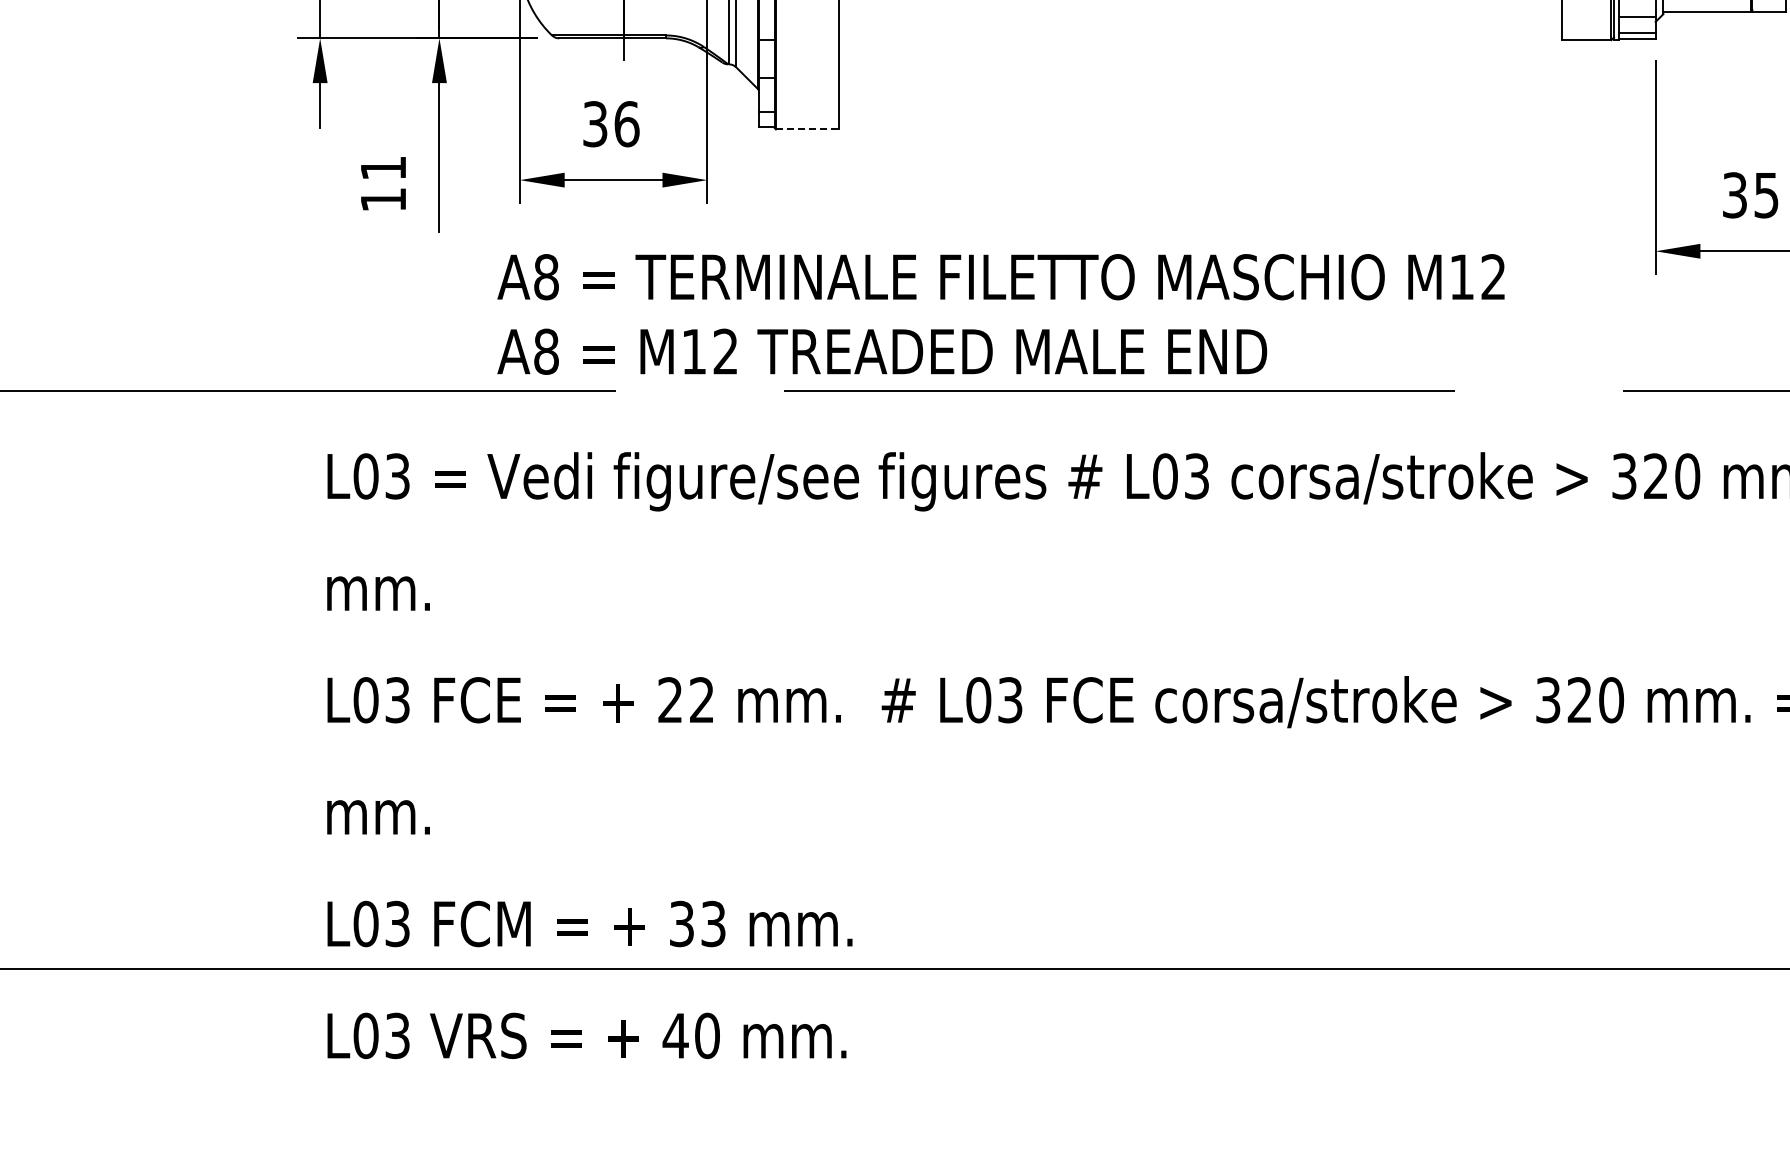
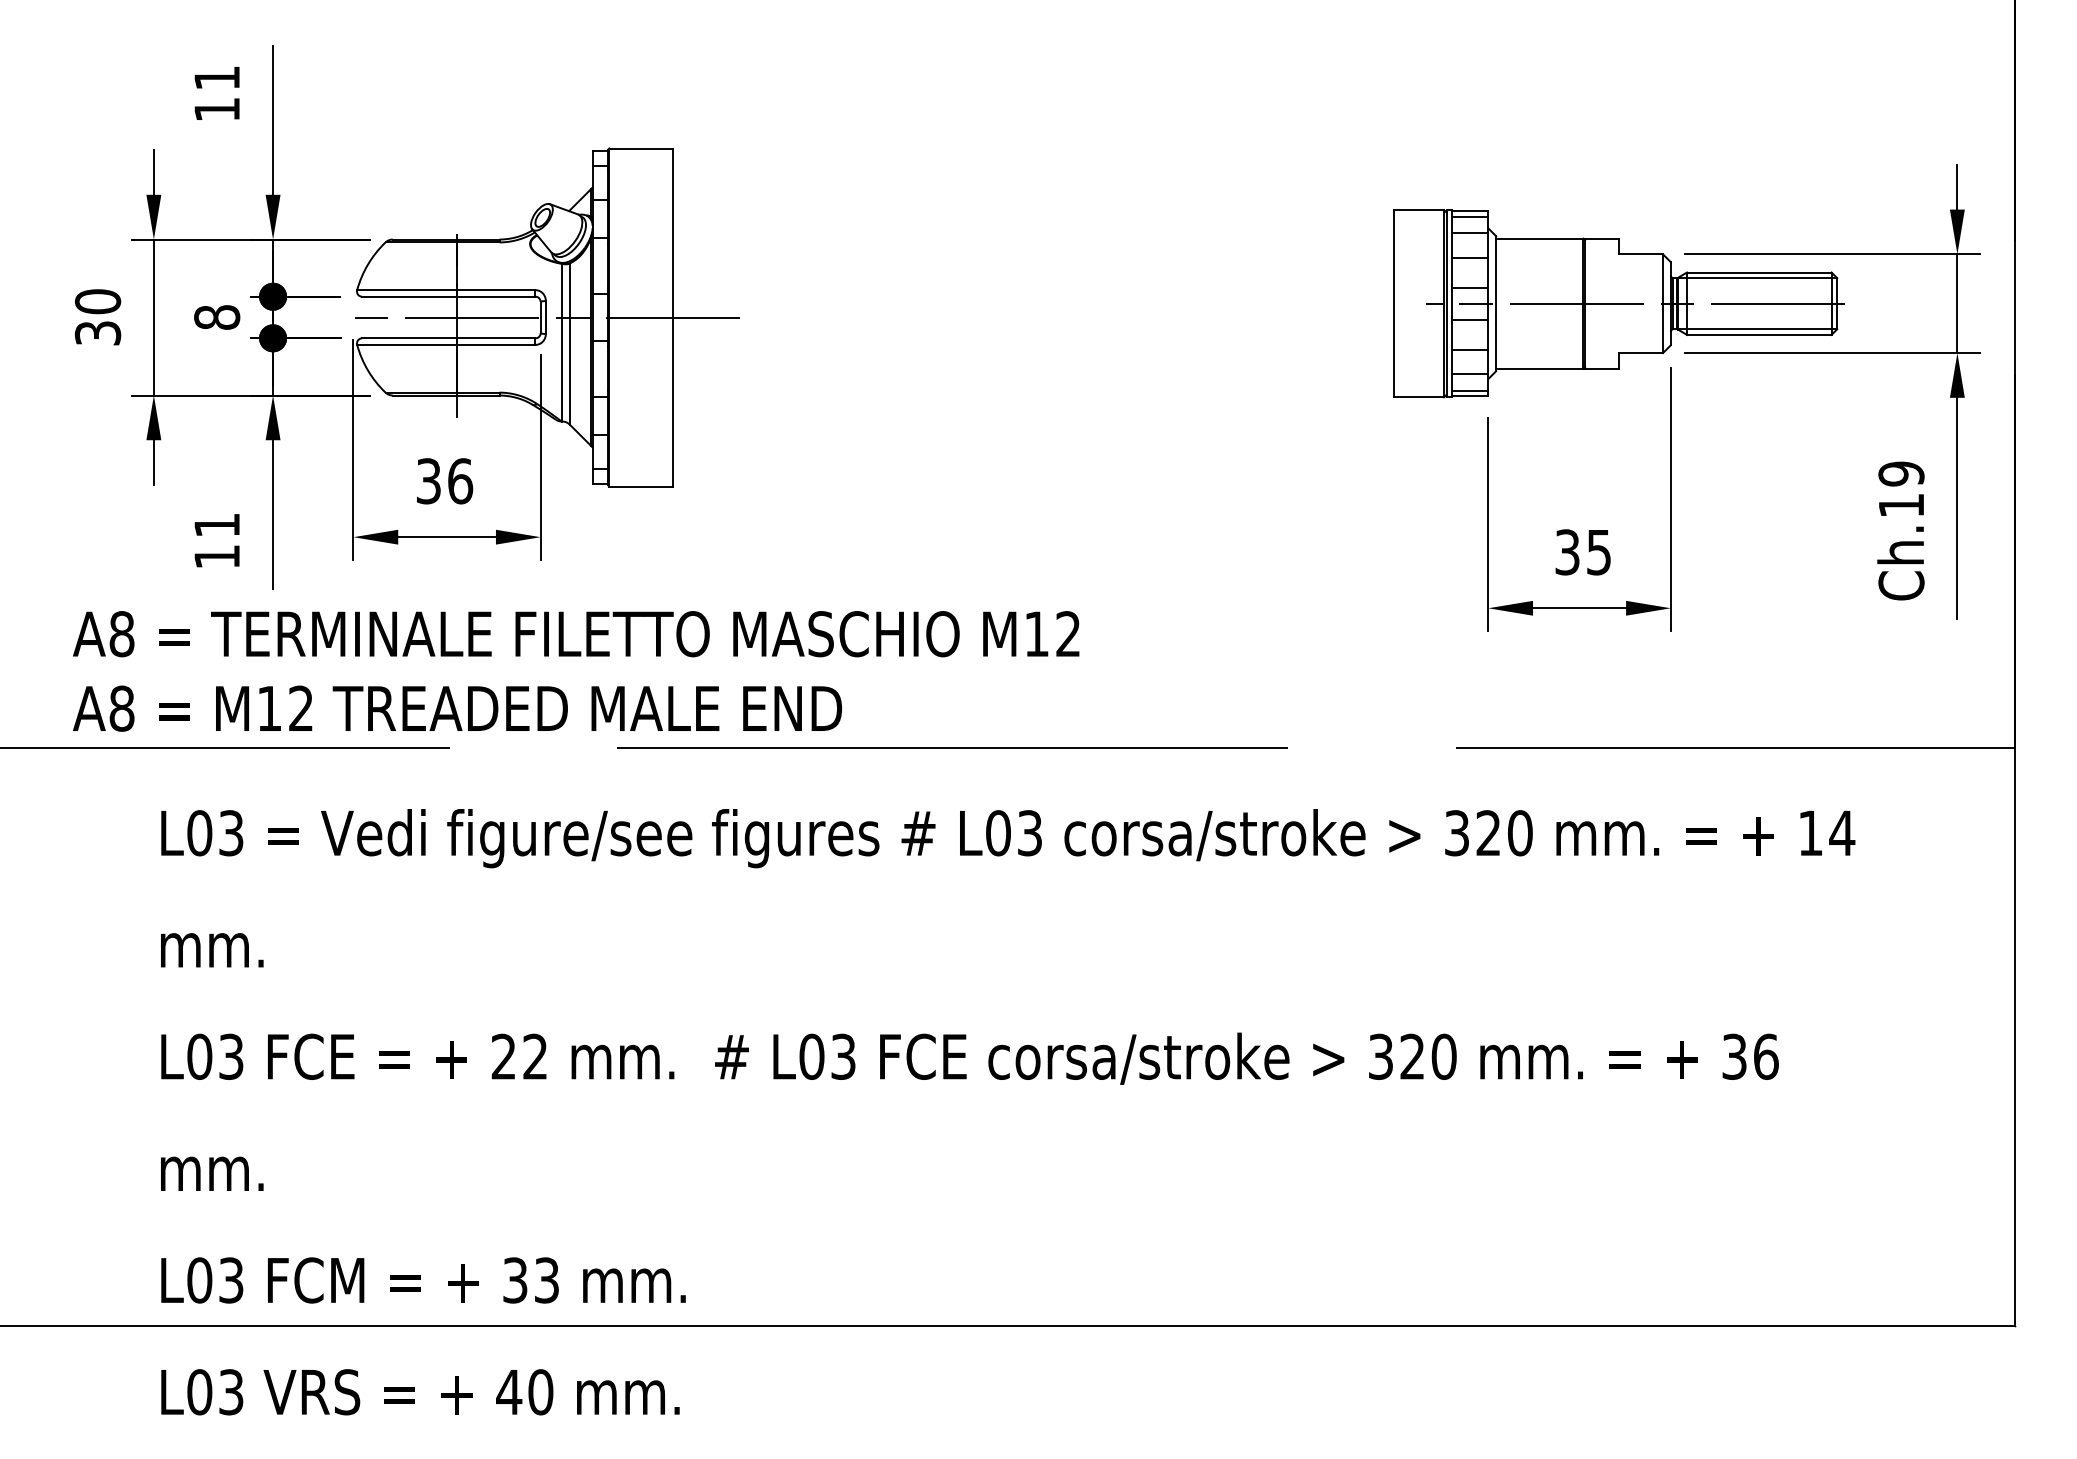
line: (808, 129) -> (641, 486), dashed -> solid
text: (1001, 314) -> (576, 671), moved

